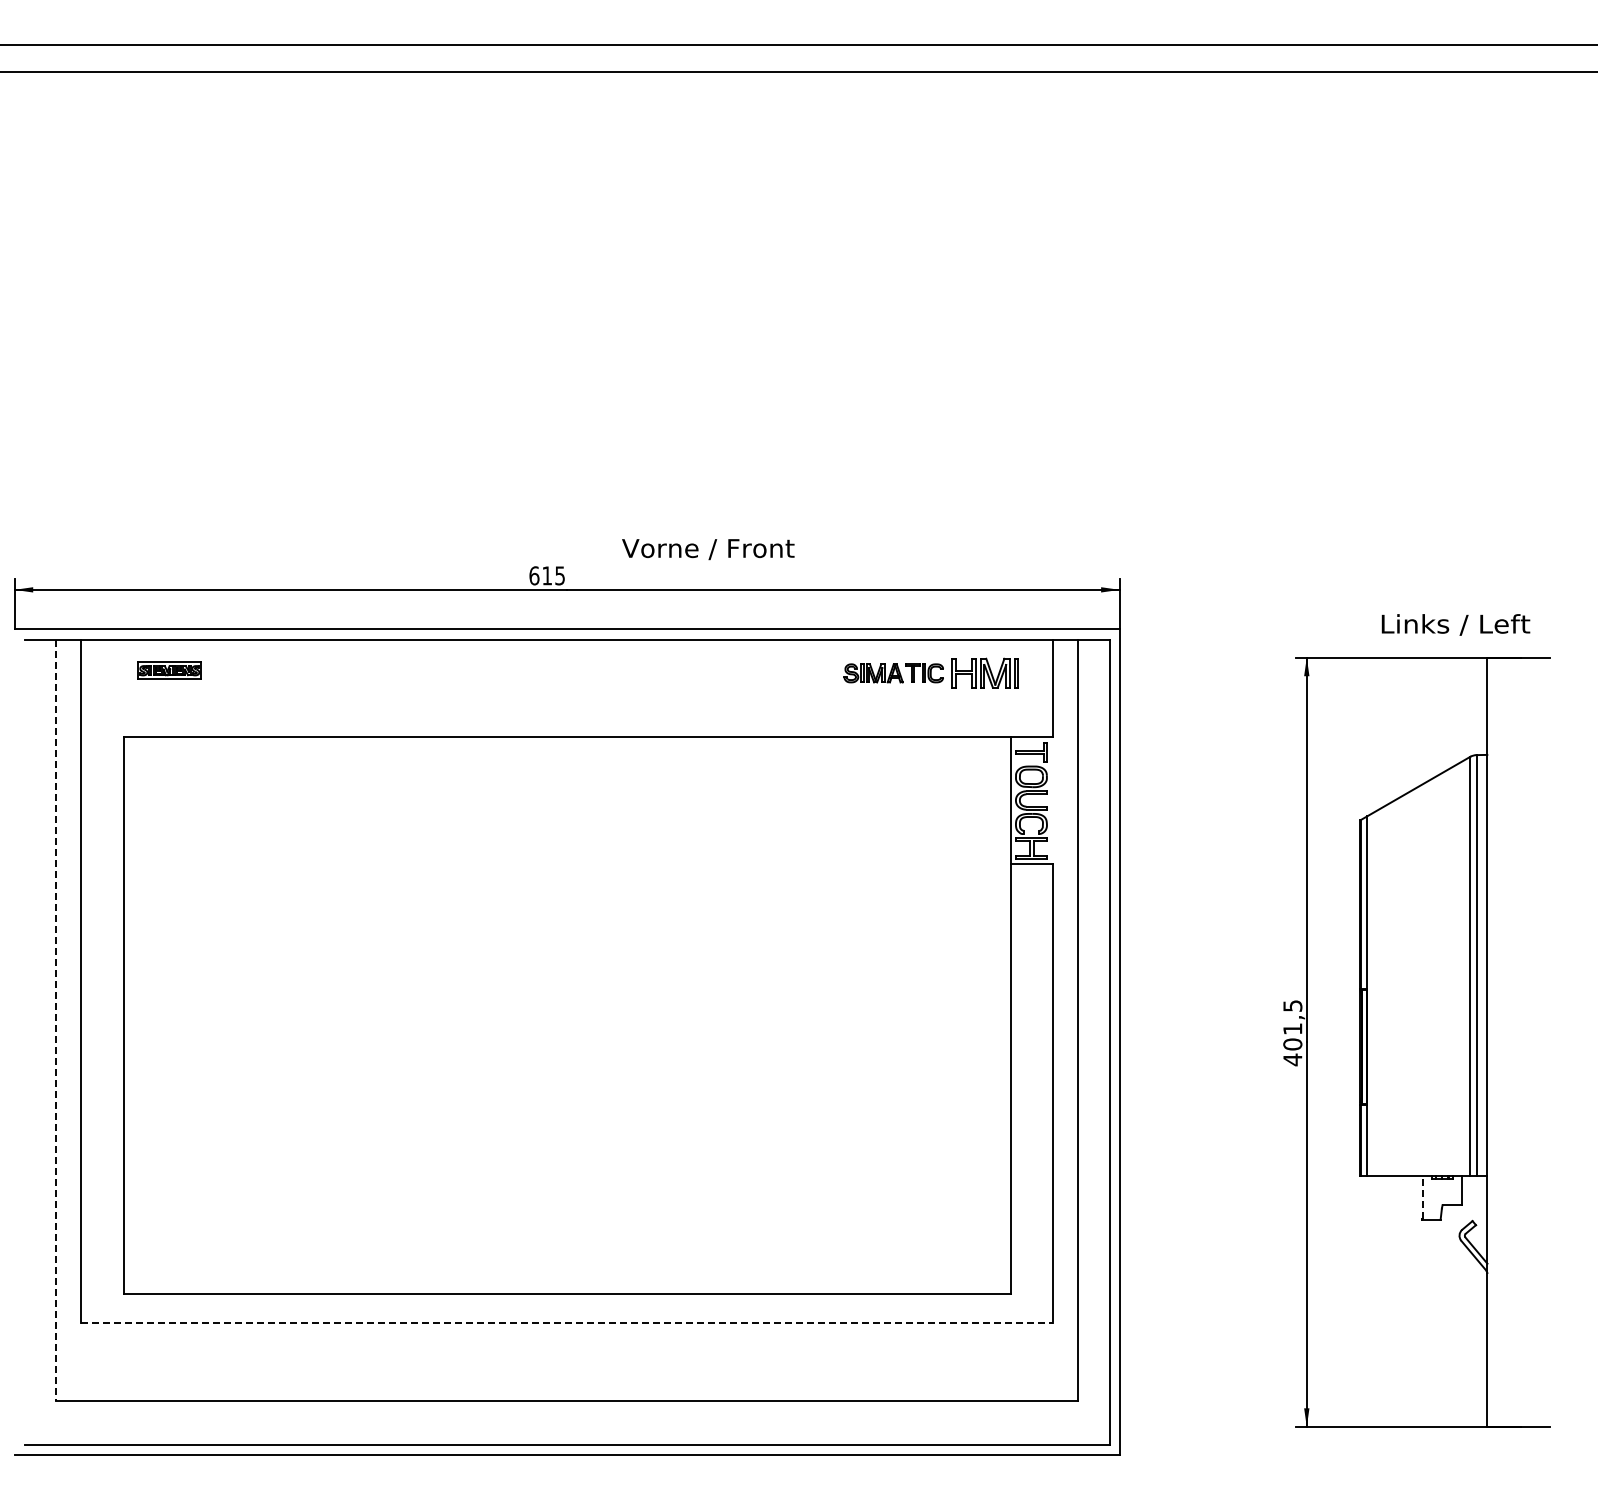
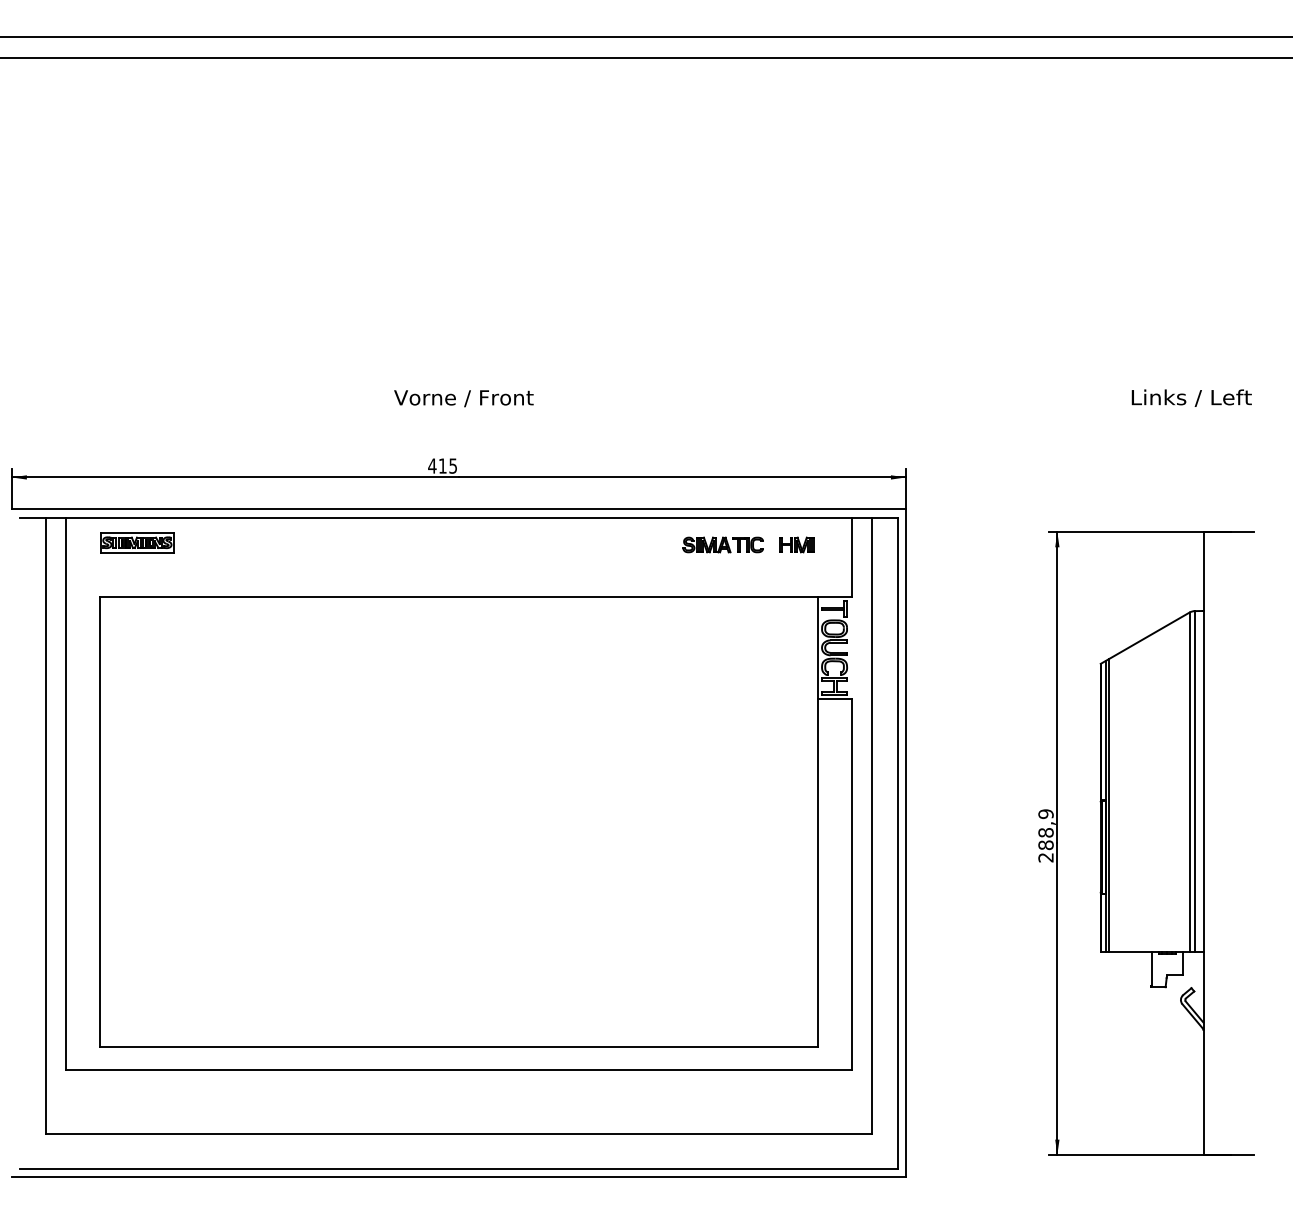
text: (708, 549) -> (464, 398), moved
text: (534, 575) -> (432, 465), 615 -> 415
text: (1455, 624) -> (1191, 397), moved
part: (169, 670) -> (137, 542), size x1.43
part: (984, 673) -> (796, 545), size x0.62
line: (1370, 994) -> (1108, 804), added
line: (56, 1020) -> (45, 825), dashed -> solid
text: (1292, 1033) -> (1045, 836), 401,5 -> 288,9
line: (1423, 1196) -> (1151, 968), dashed -> solid
line: (567, 1322) -> (459, 1070), dashed -> solid

